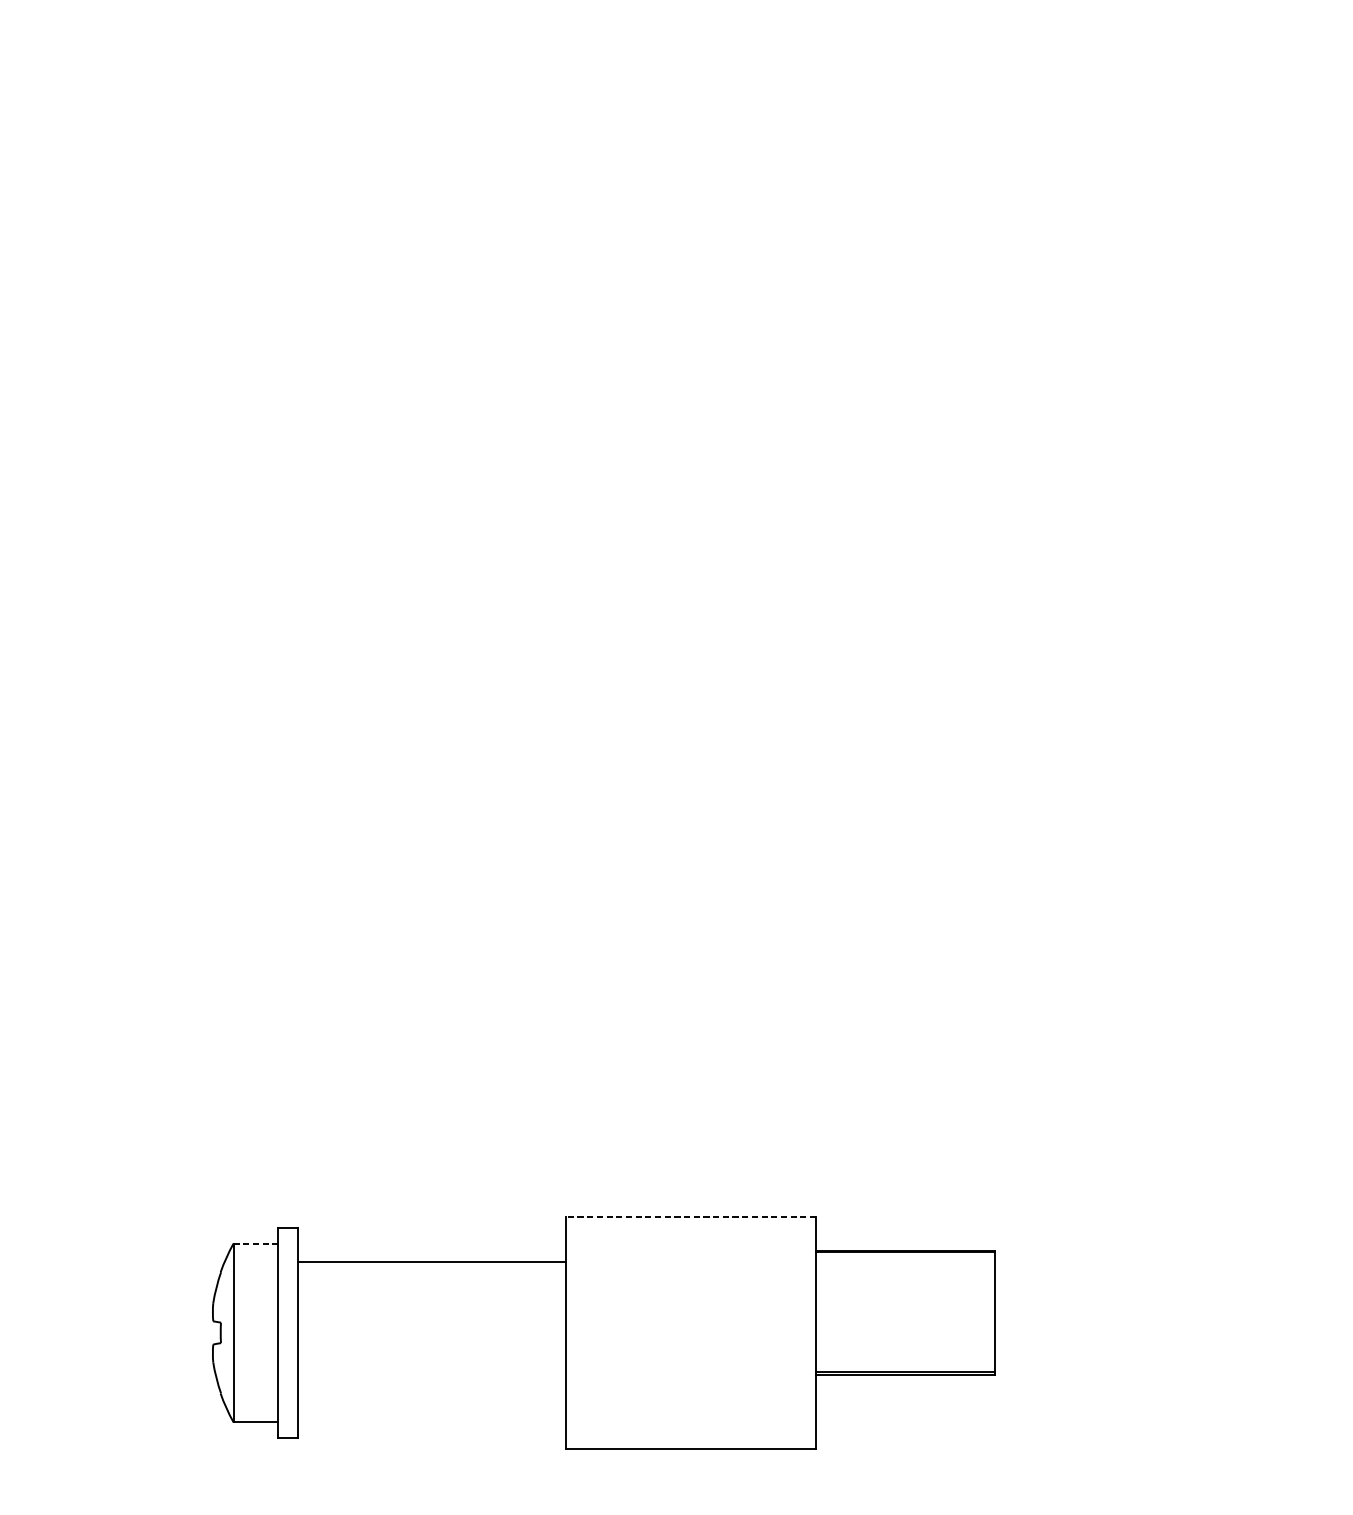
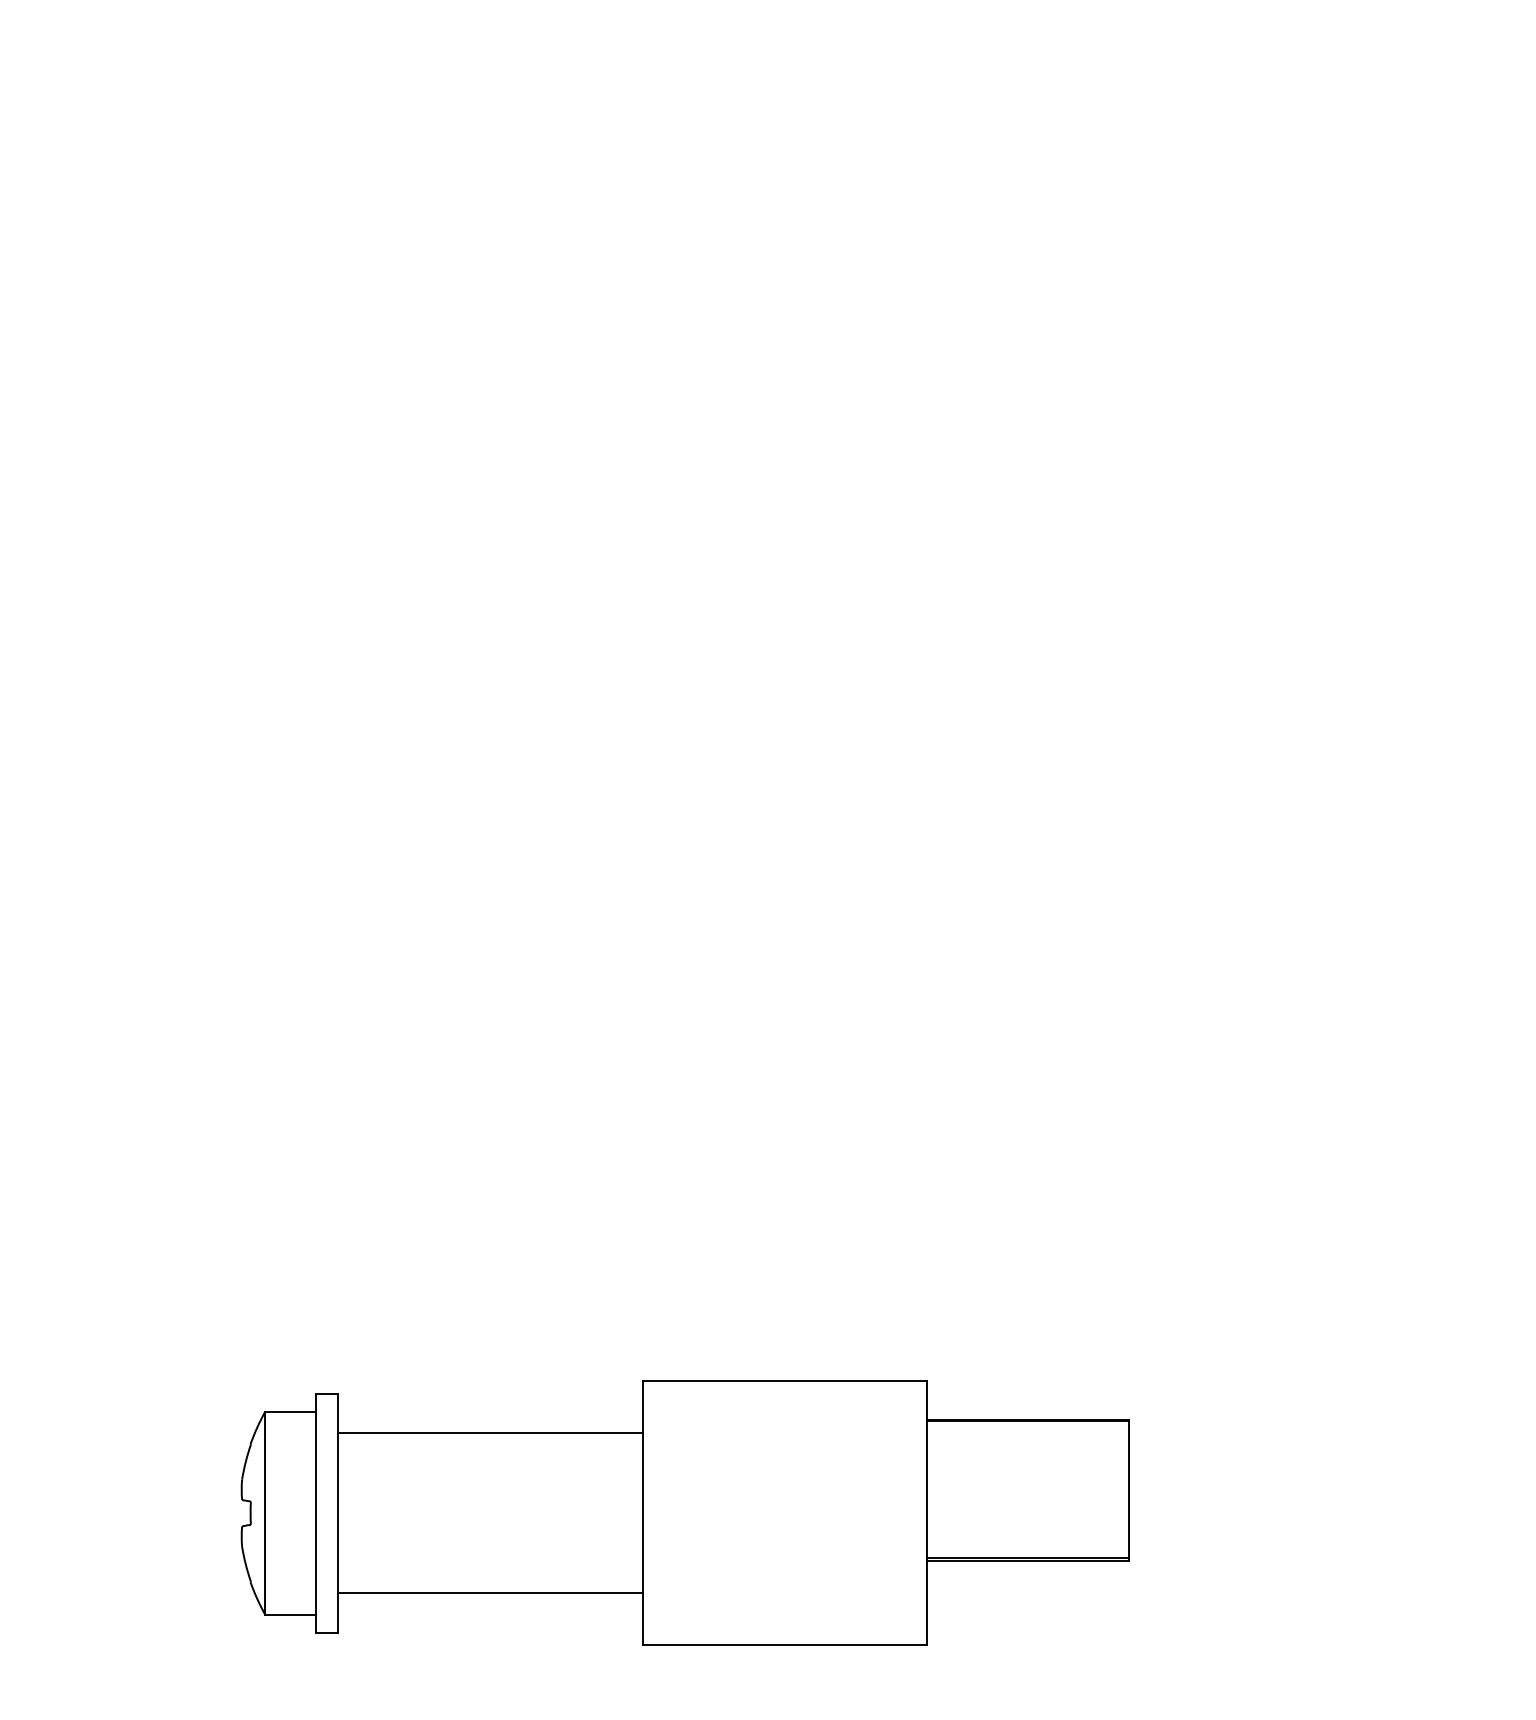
line: (691, 1216) -> (784, 1381), dashed -> solid
line: (255, 1243) -> (290, 1411), dashed -> solid
line: (432, 1403) -> (490, 1593), added

